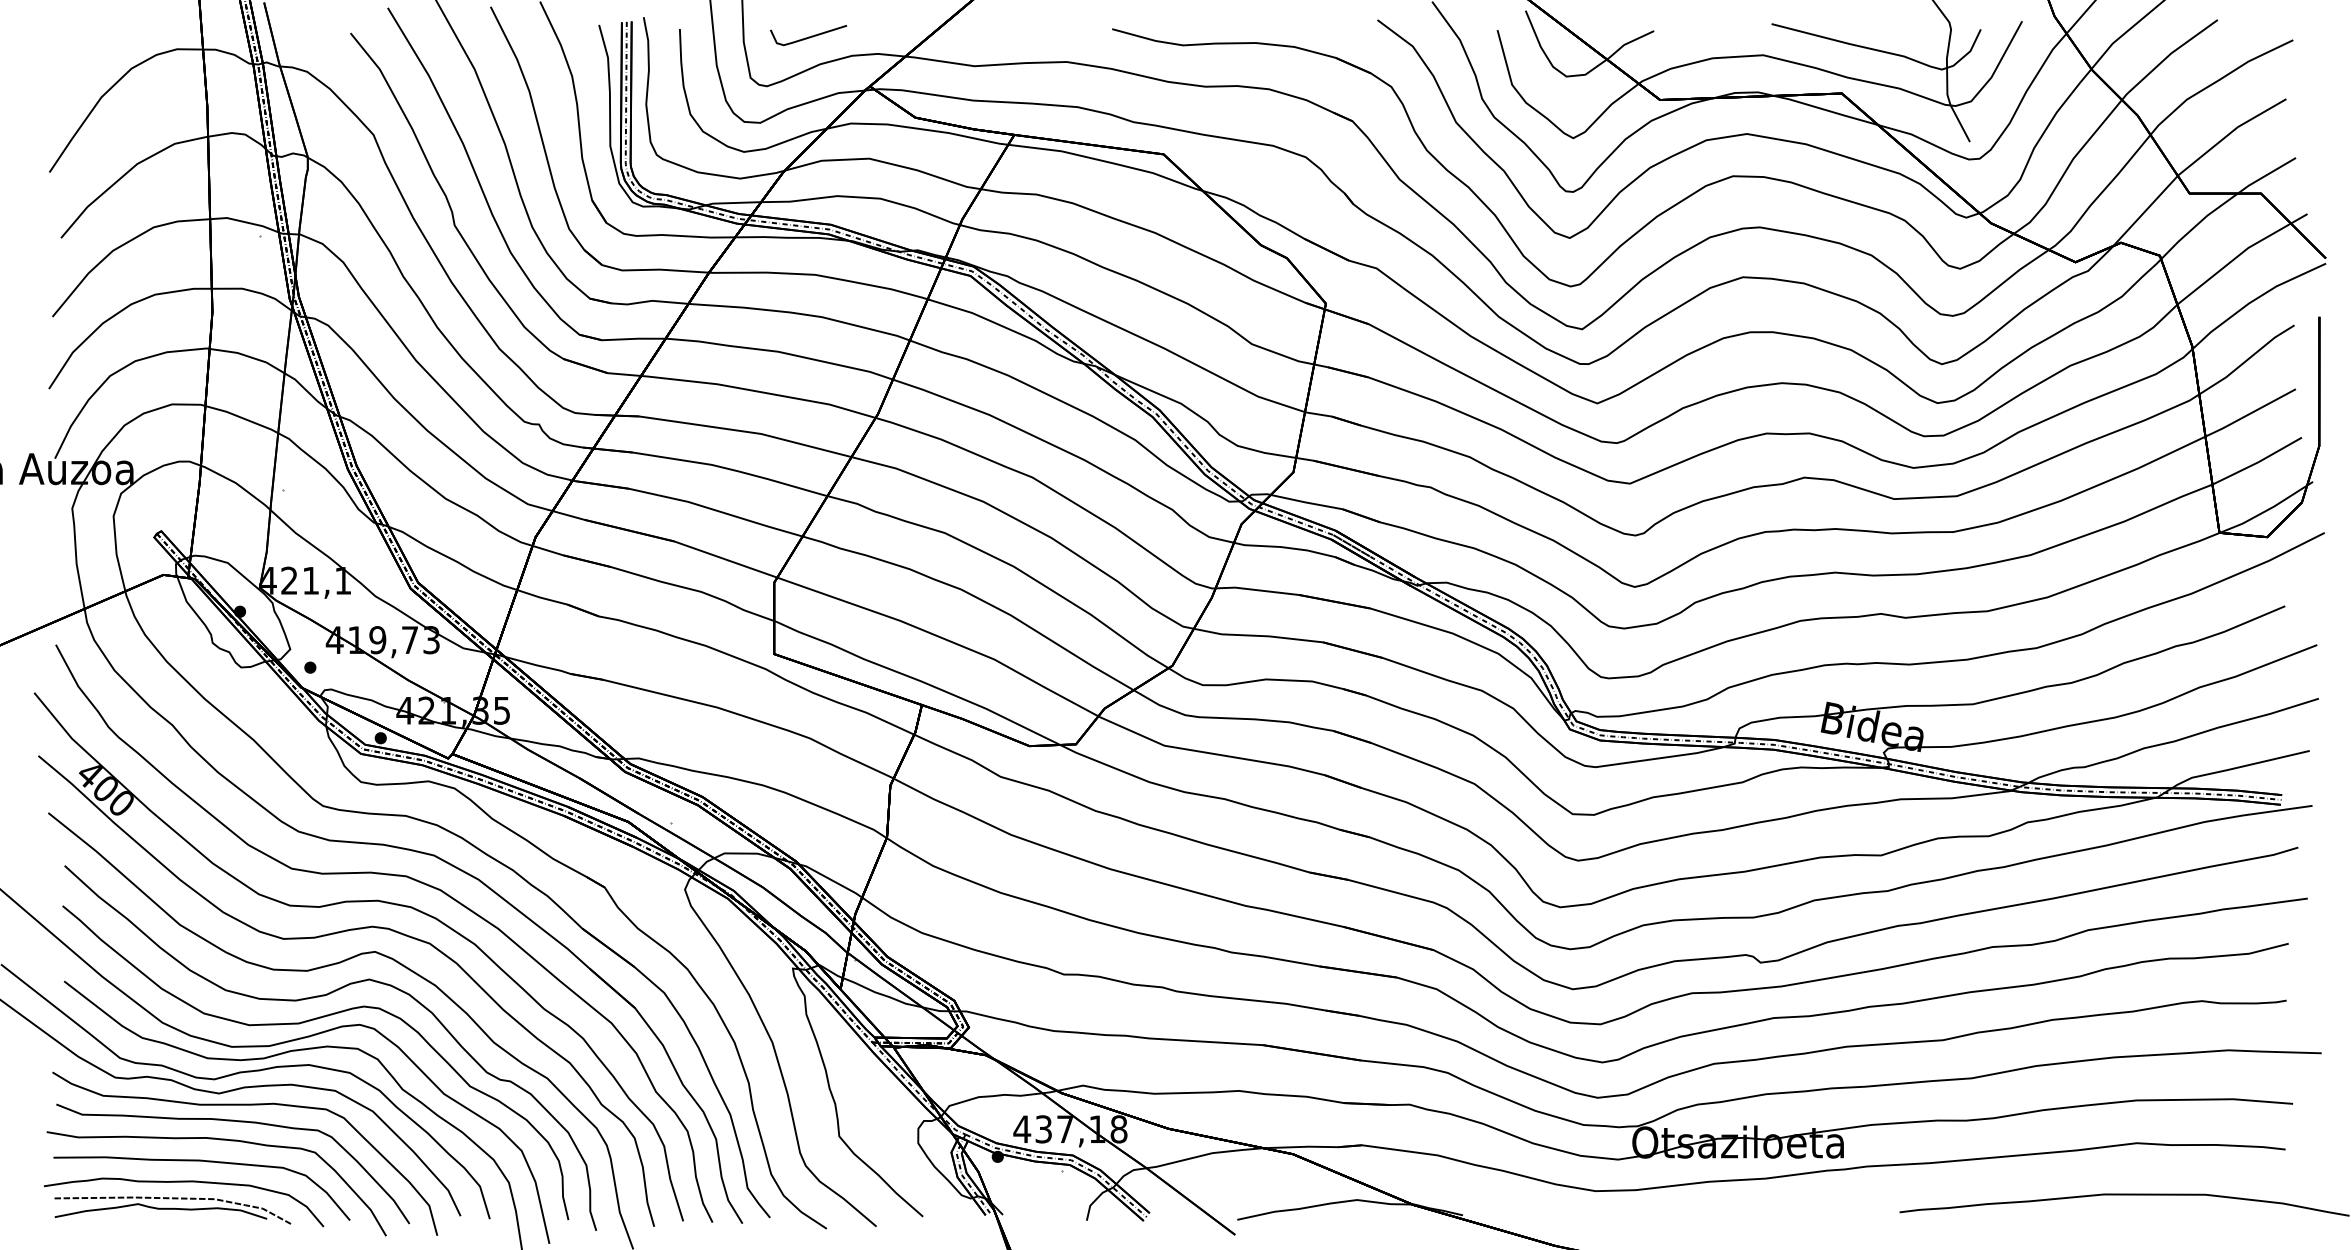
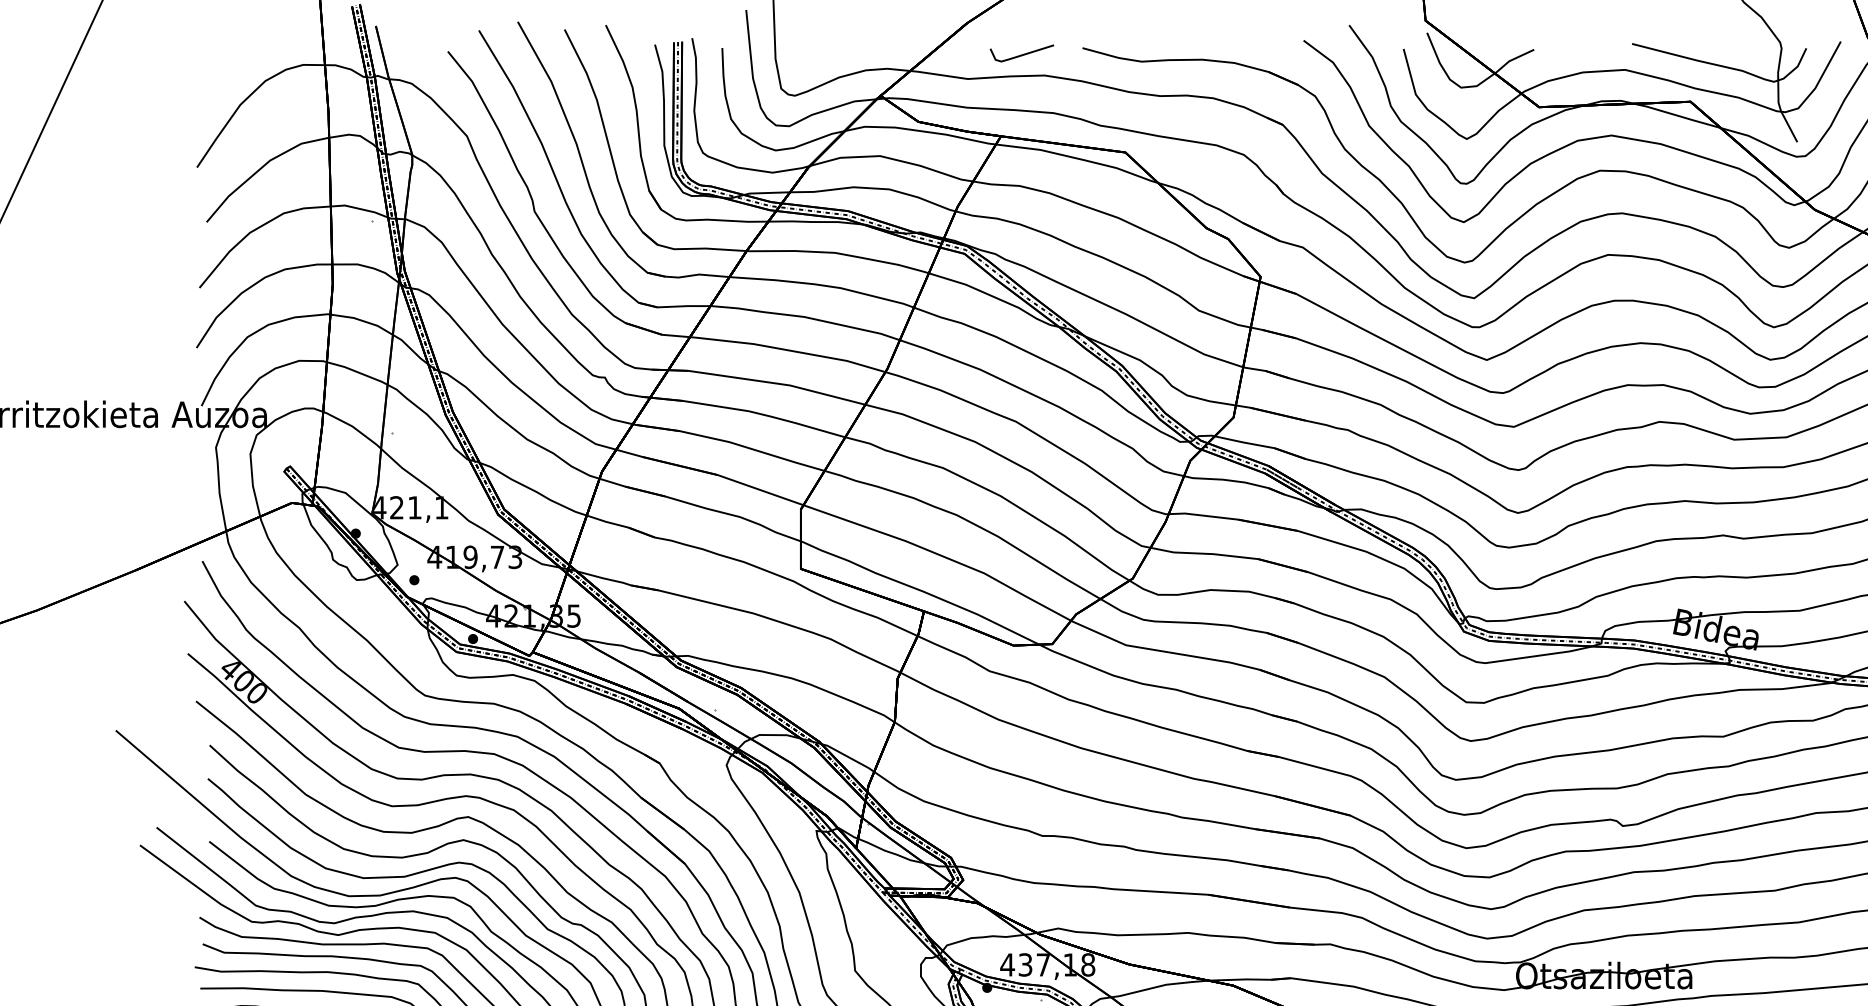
line: (808, 36) -> (1021, 54), moved

